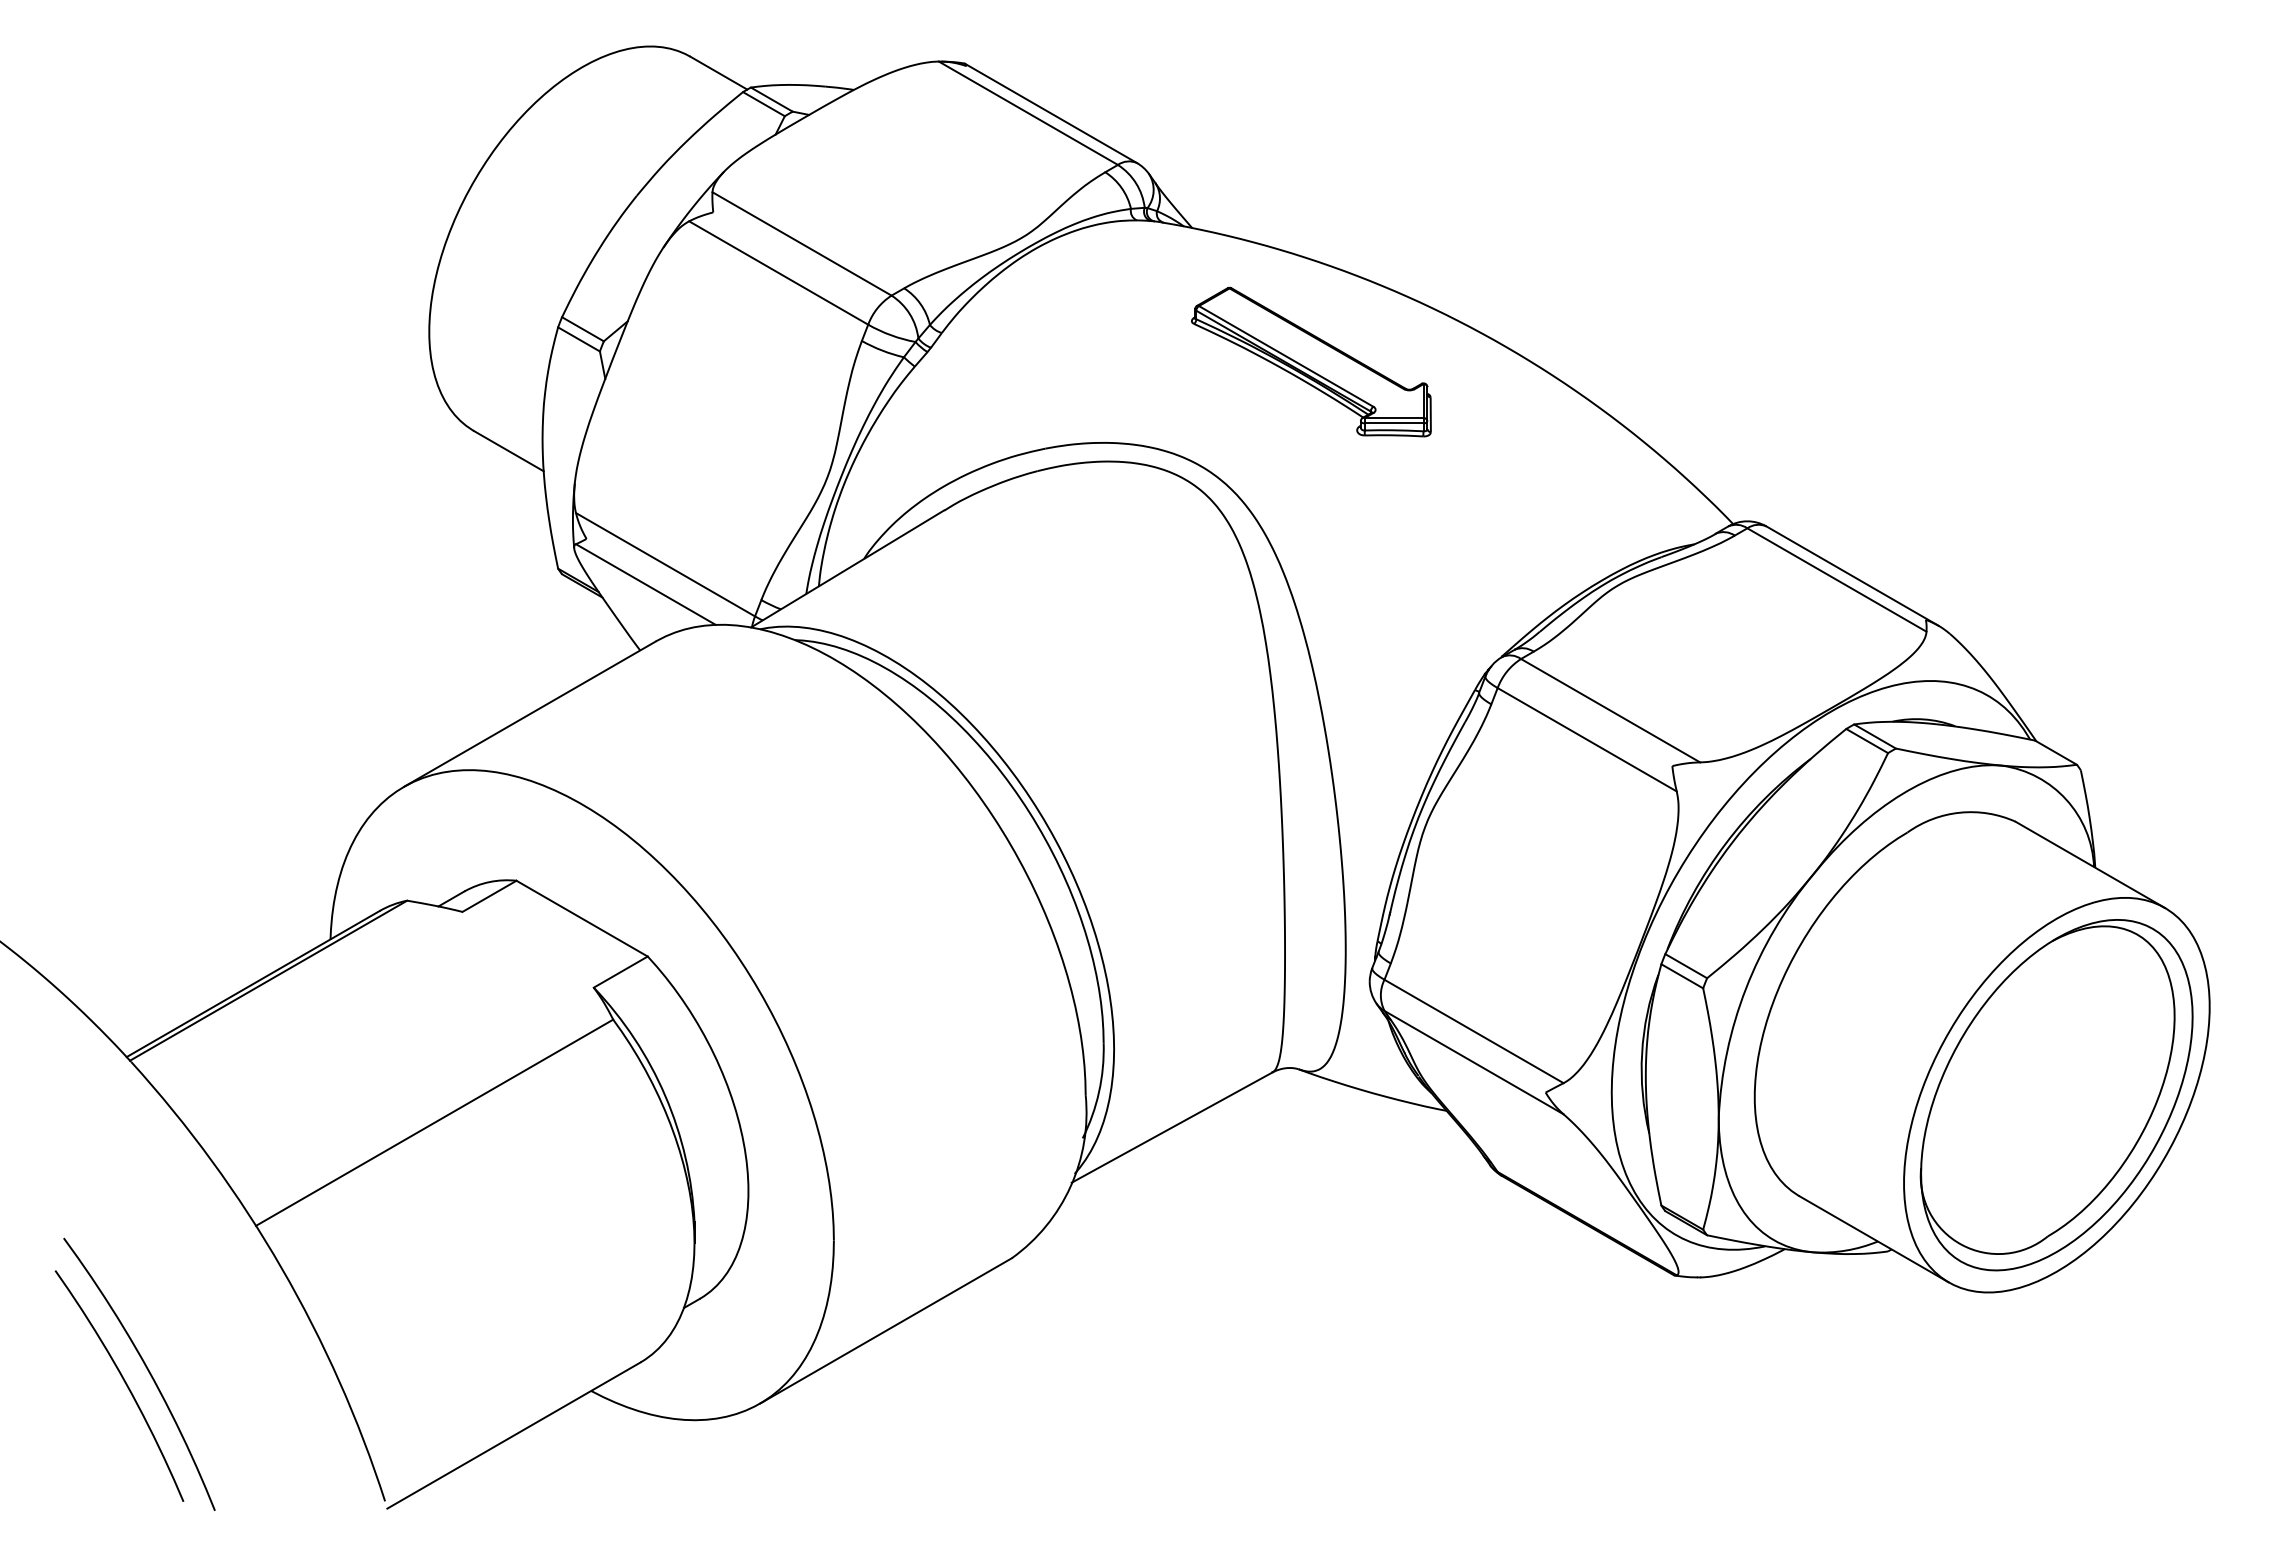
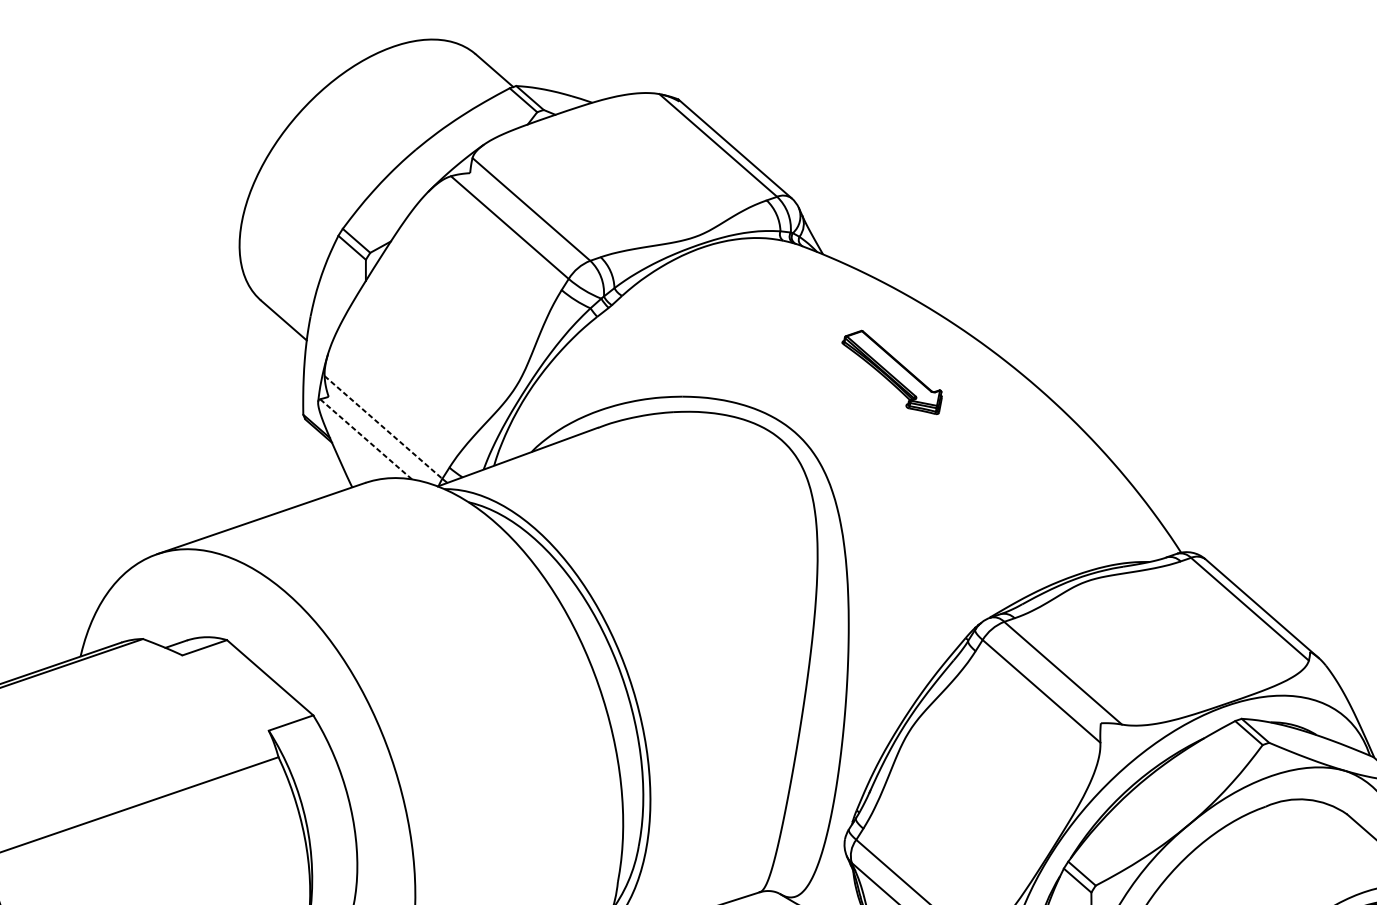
part: (1311, 361) -> (892, 370), size x0.6
line: (665, 564) -> (383, 427), solid -> dashed
line: (645, 584) -> (365, 439), solid -> dashed

